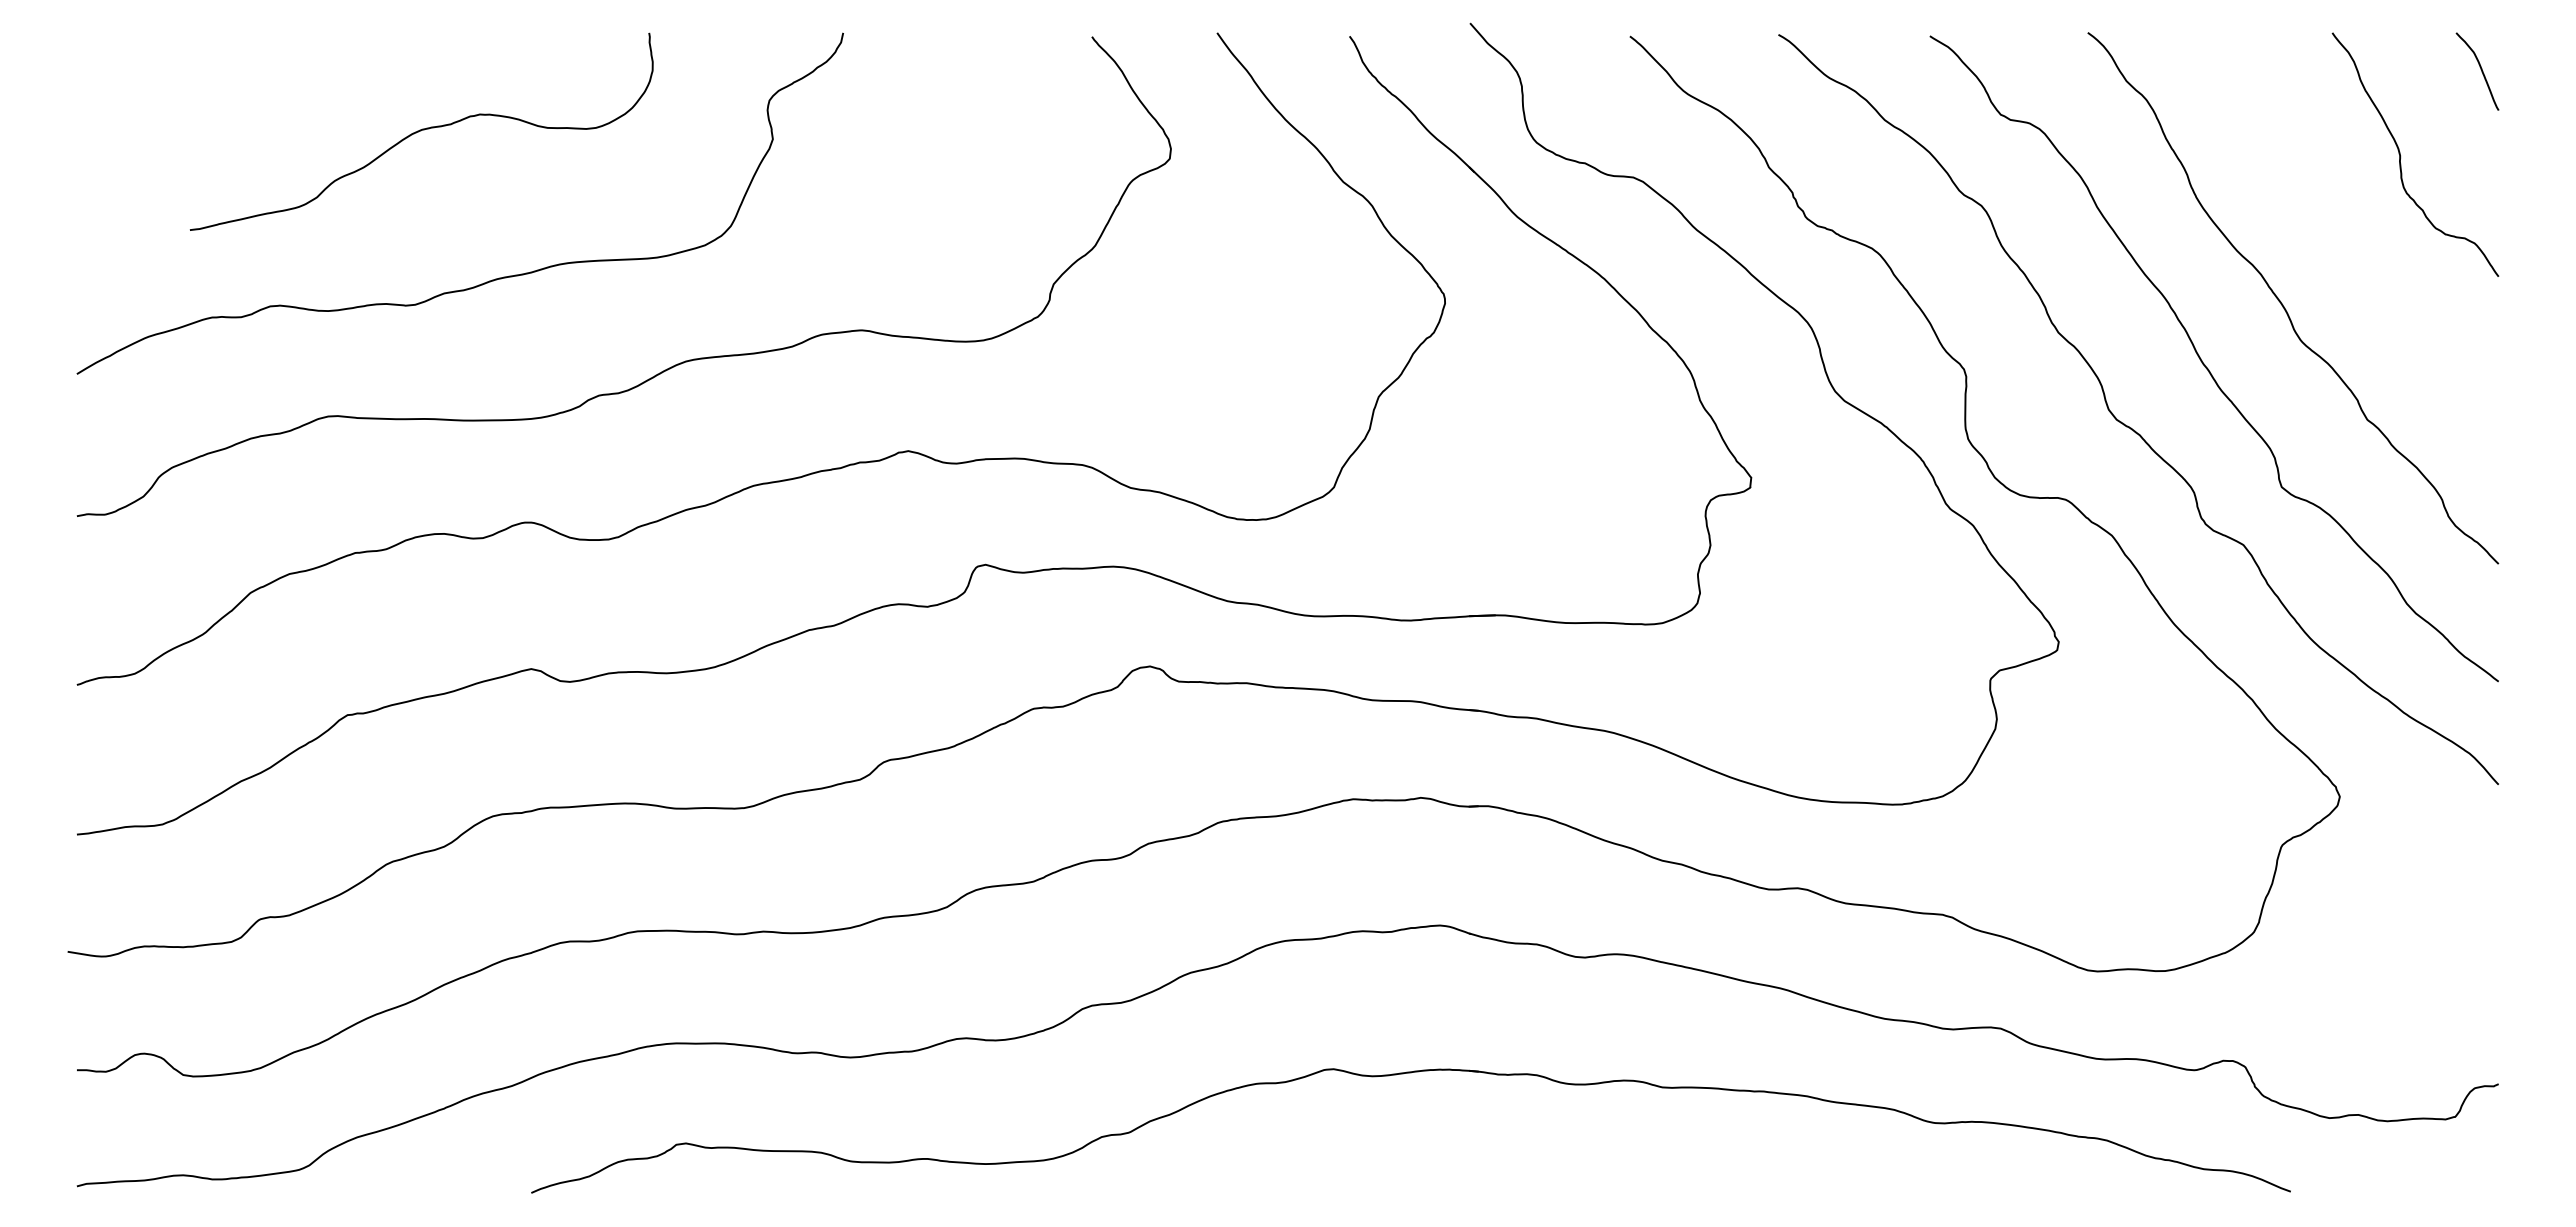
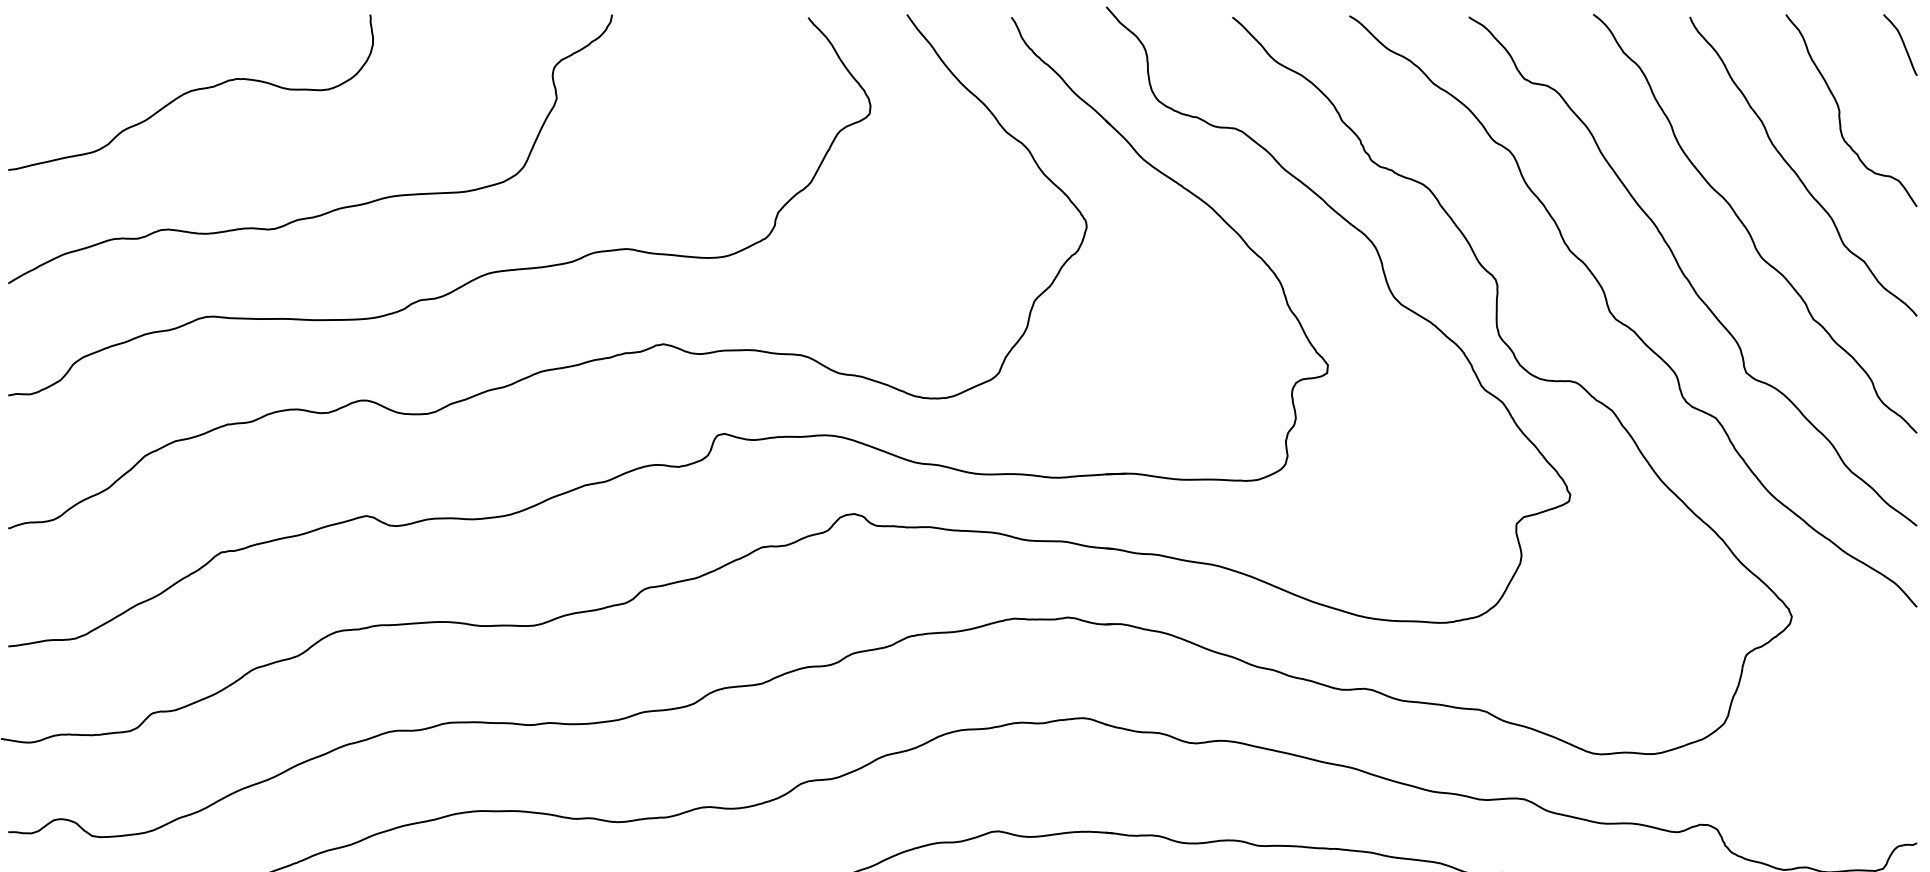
curve: (421, 130) -> (190, 91), moved
curve: (2345, 233) -> (1796, 172), added

